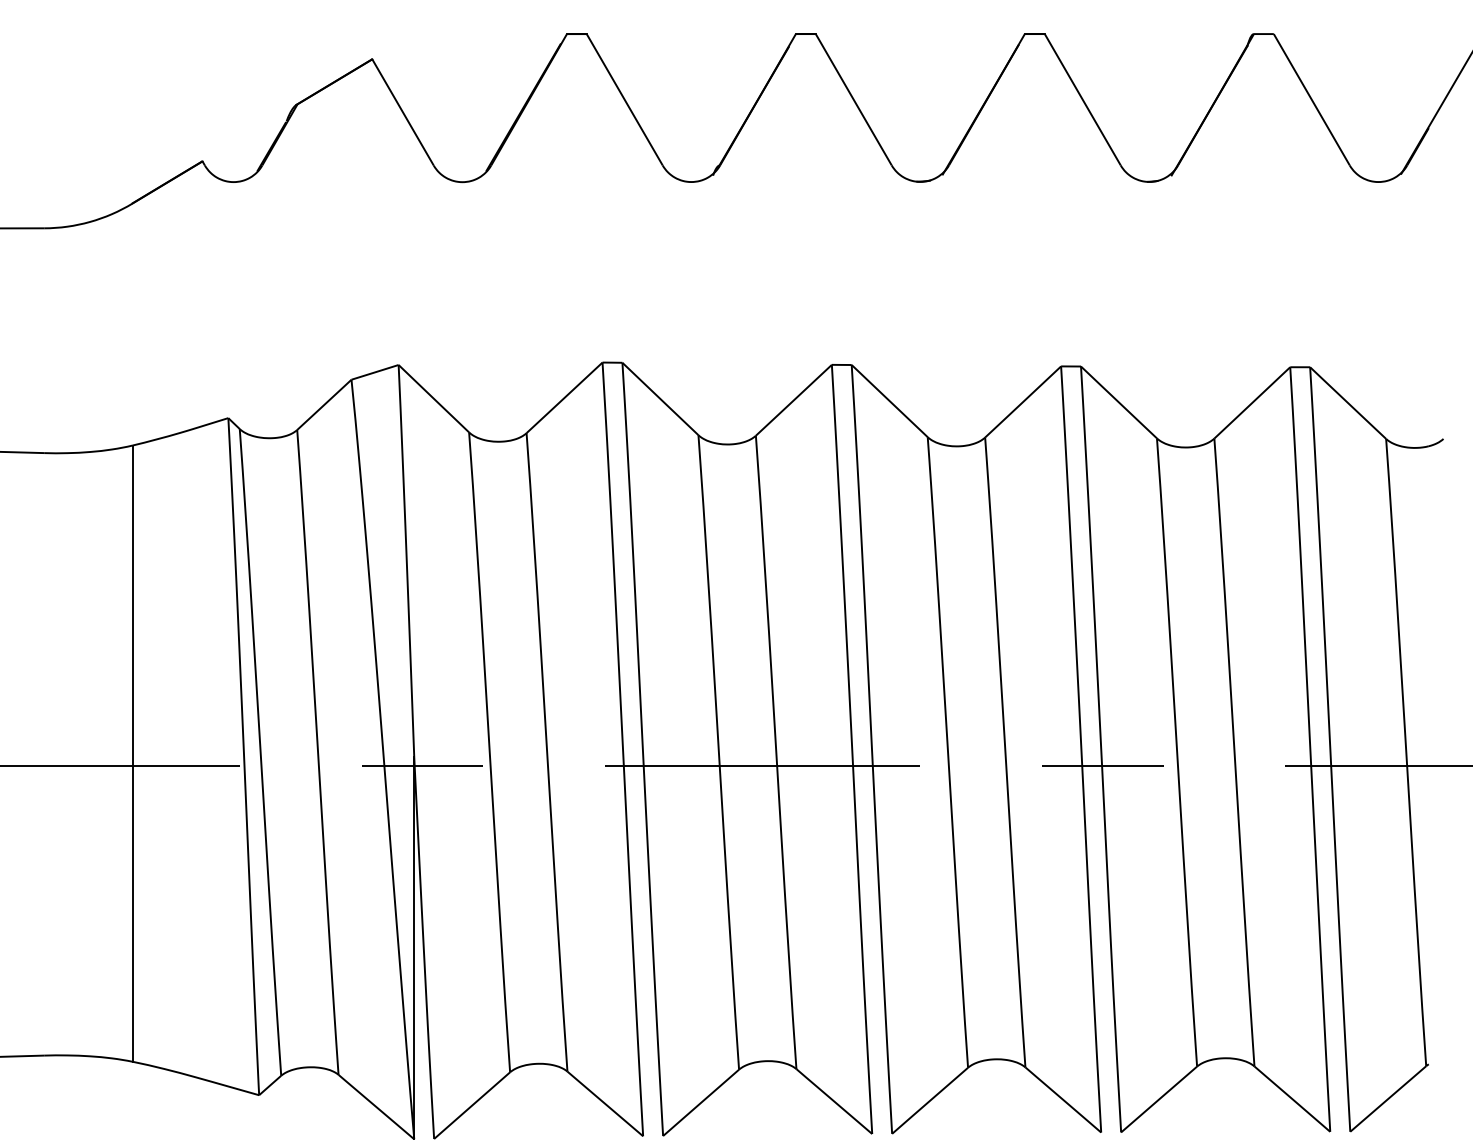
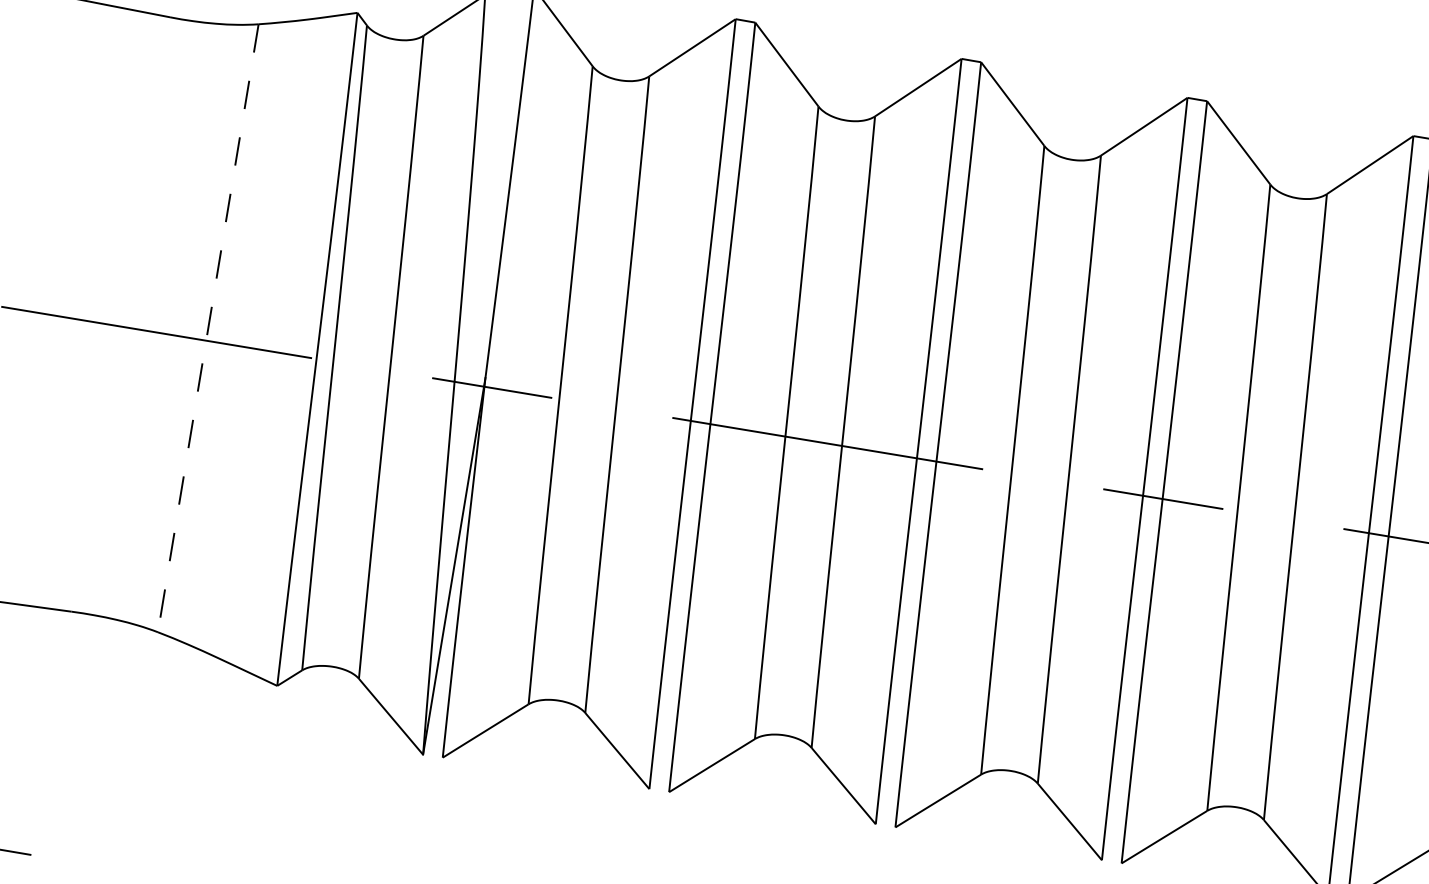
line: (132, 754) -> (207, 329), solid -> dashed

